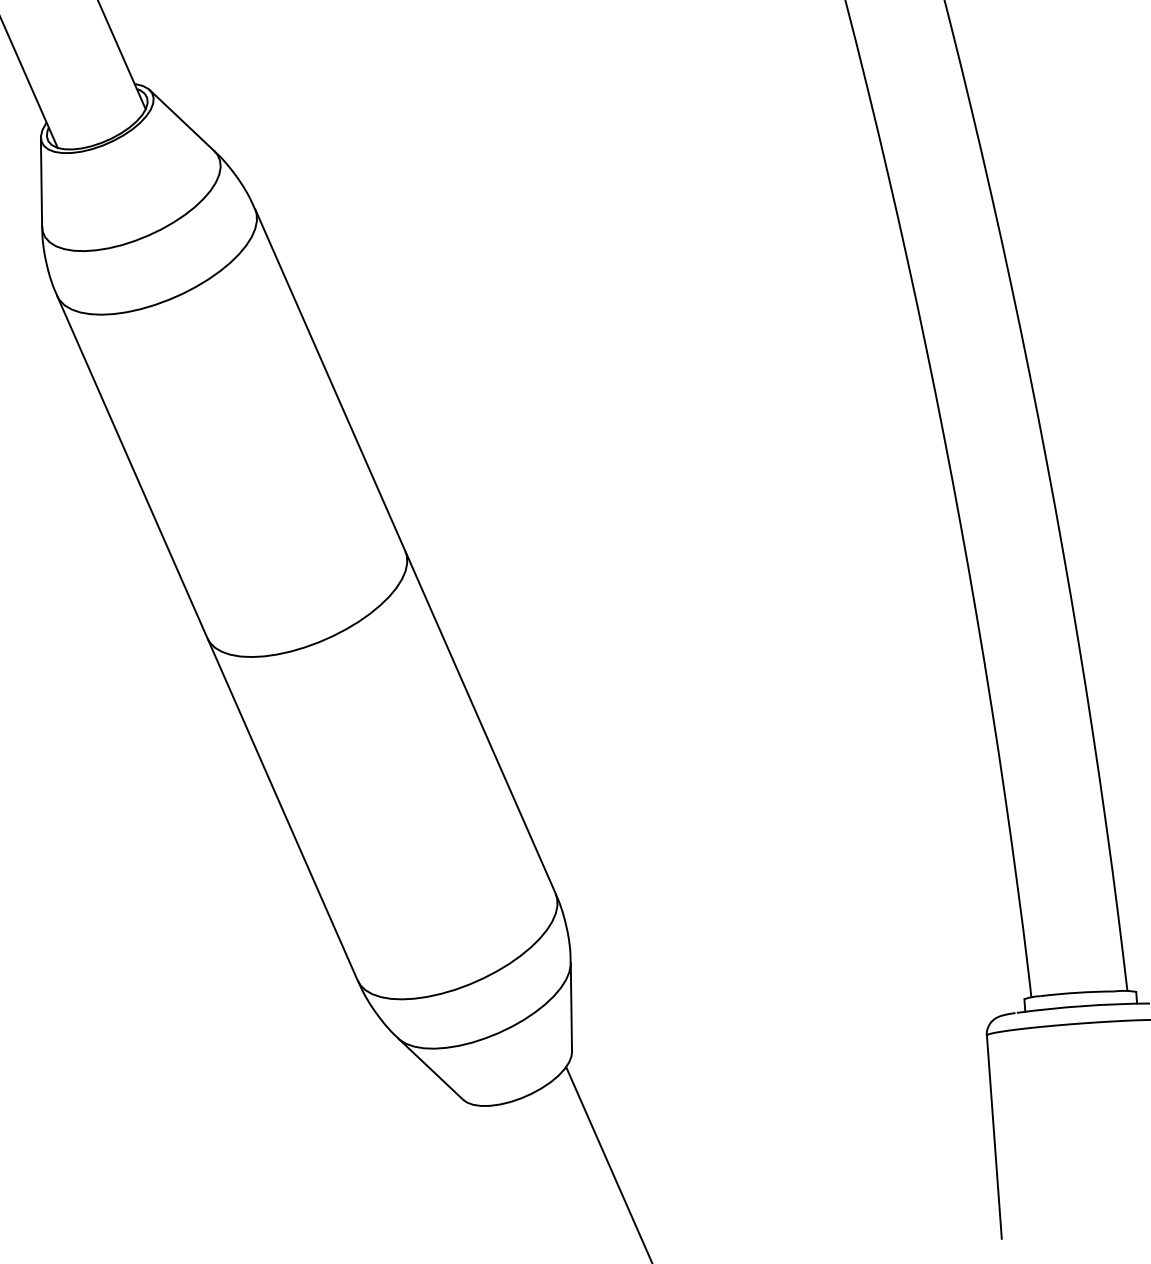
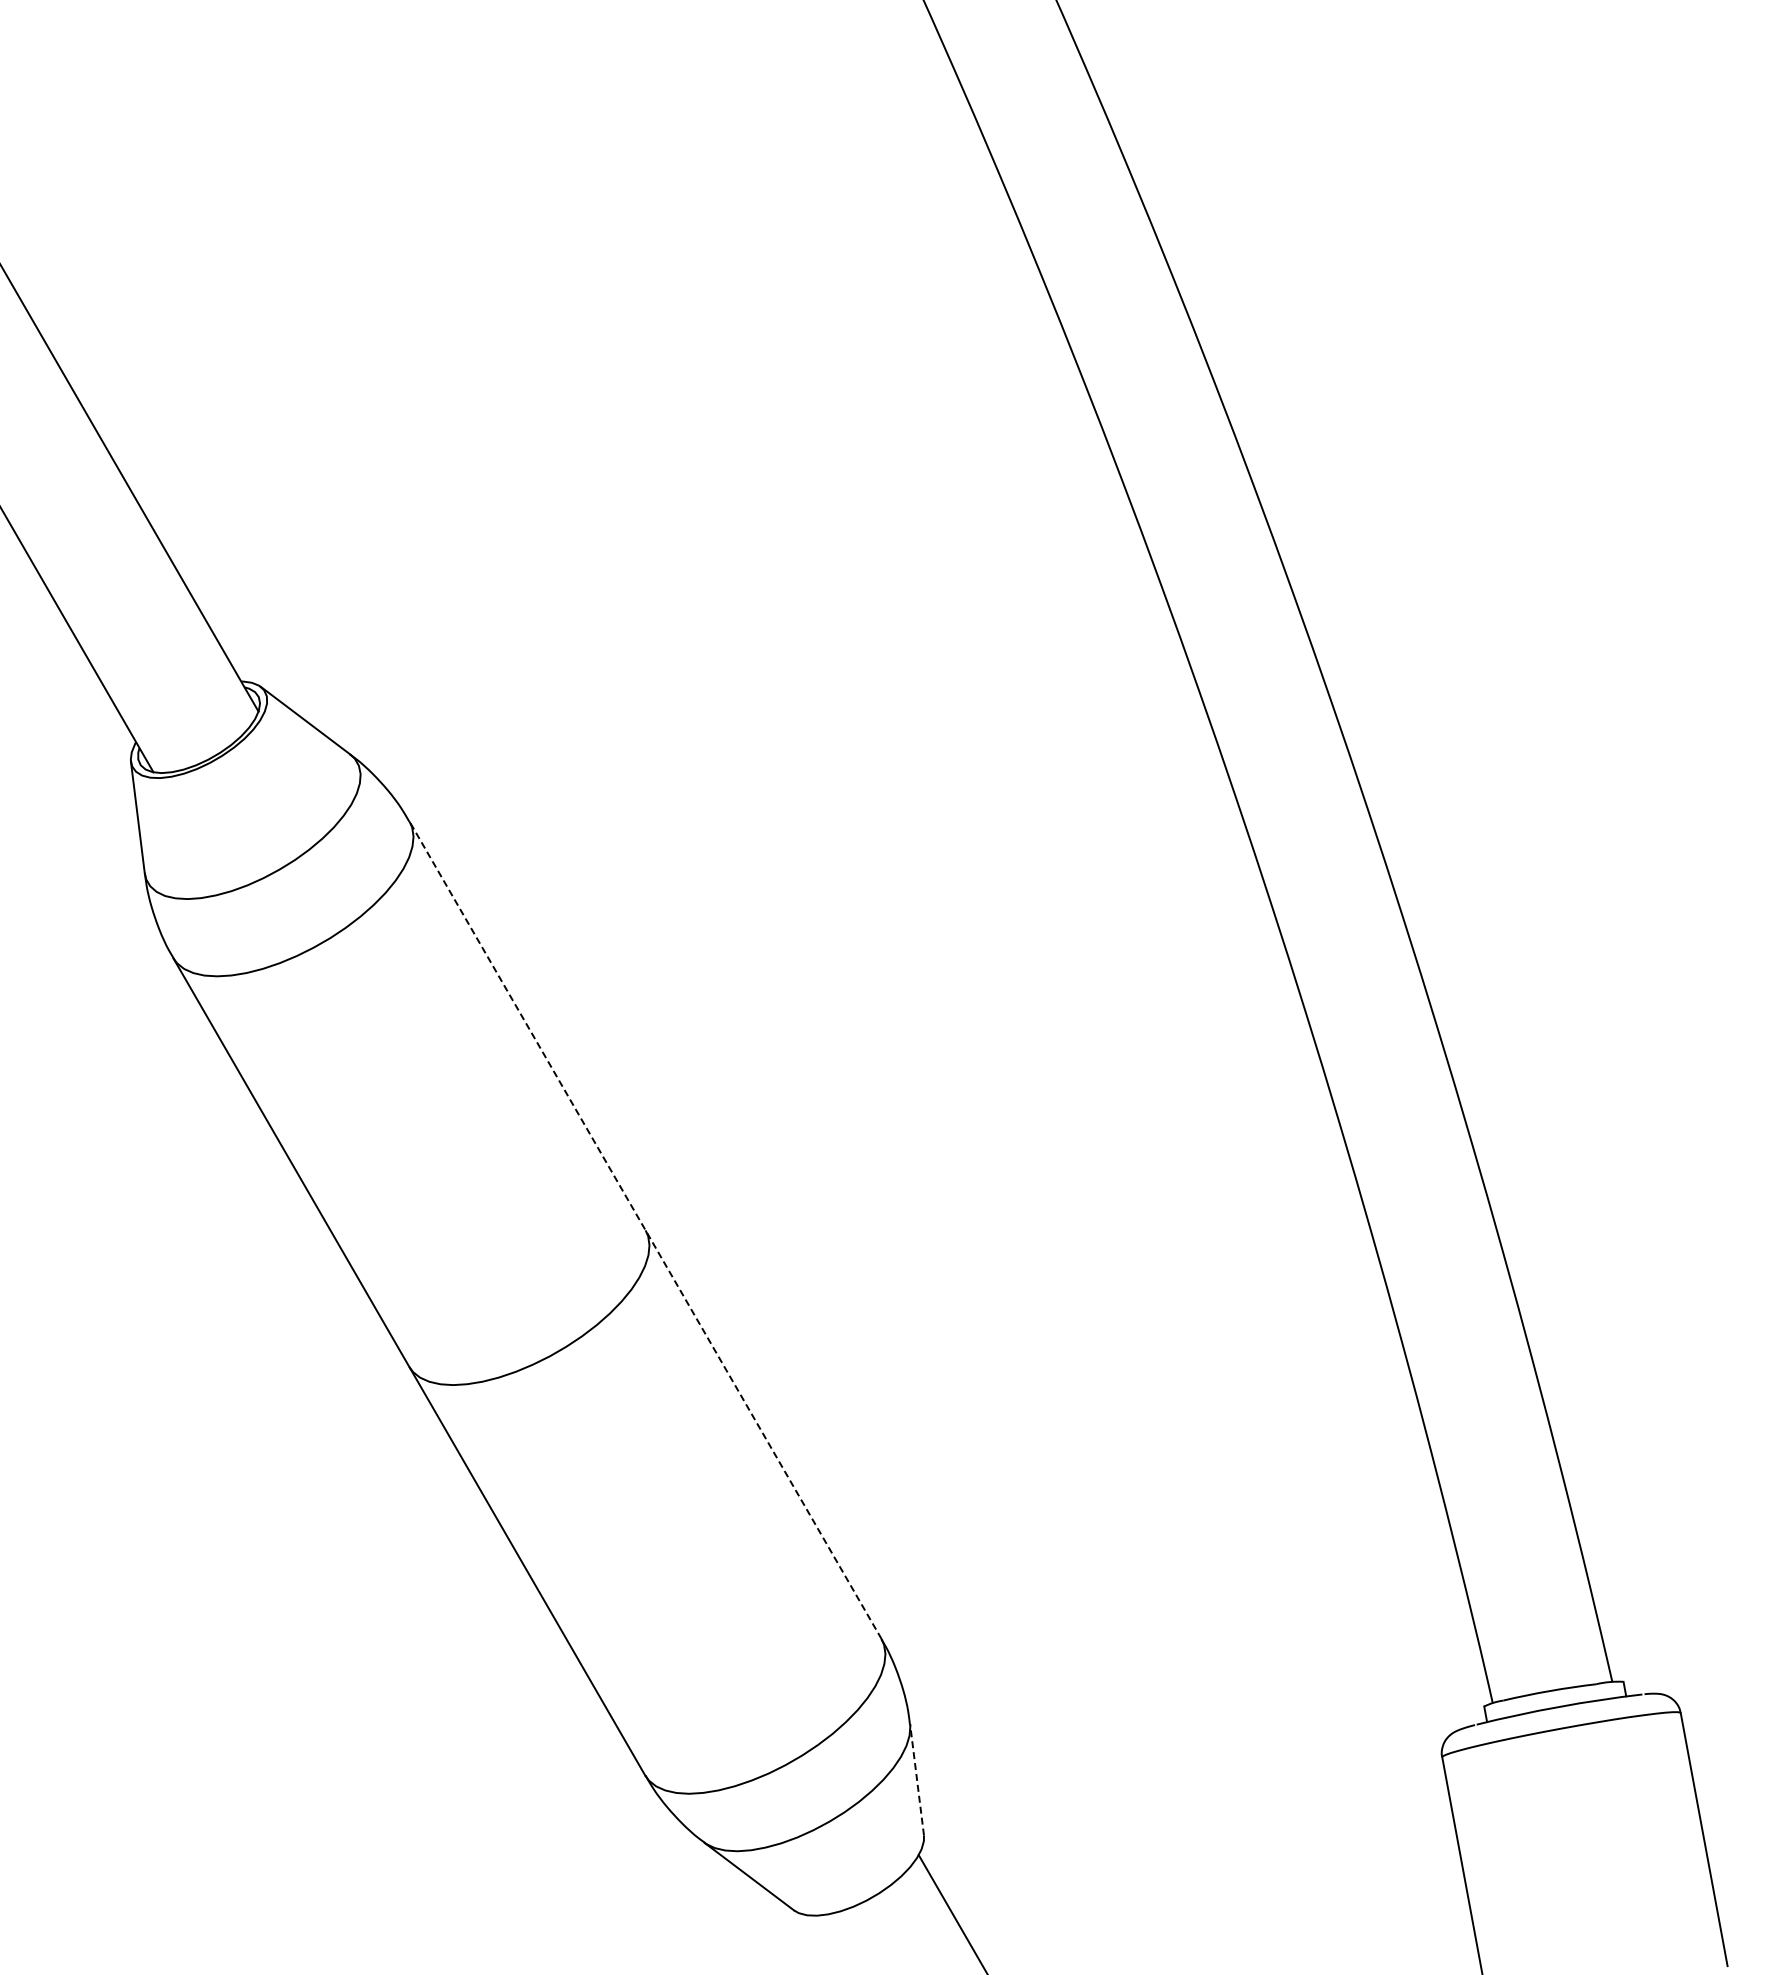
line: (405, 551) -> (645, 1230), solid -> dashed
line: (571, 1007) -> (916, 1779), solid -> dashed

